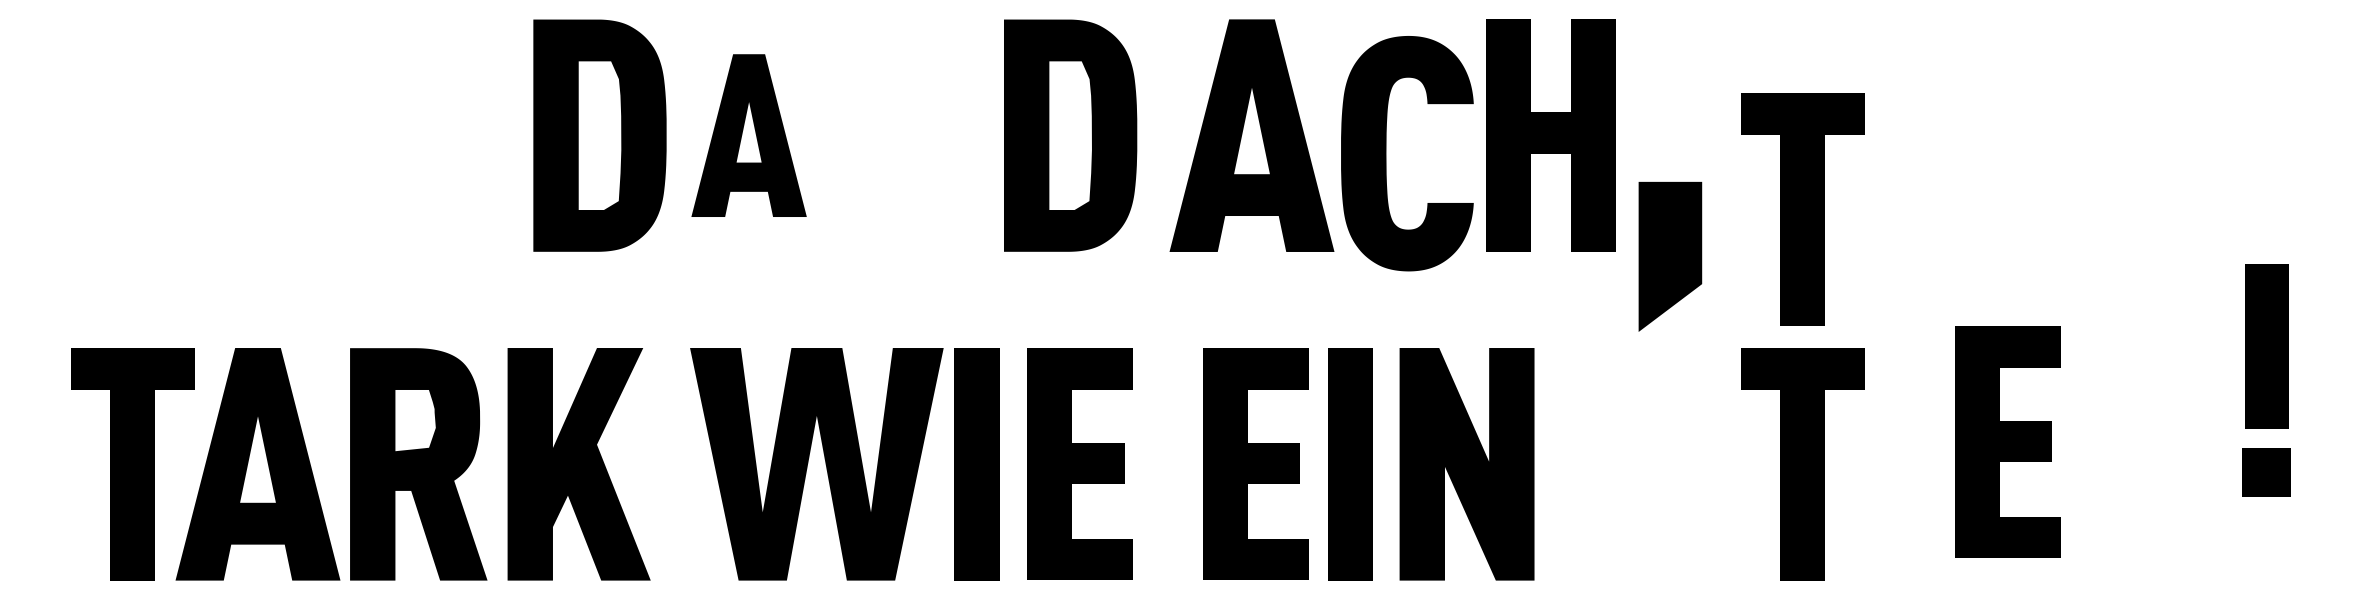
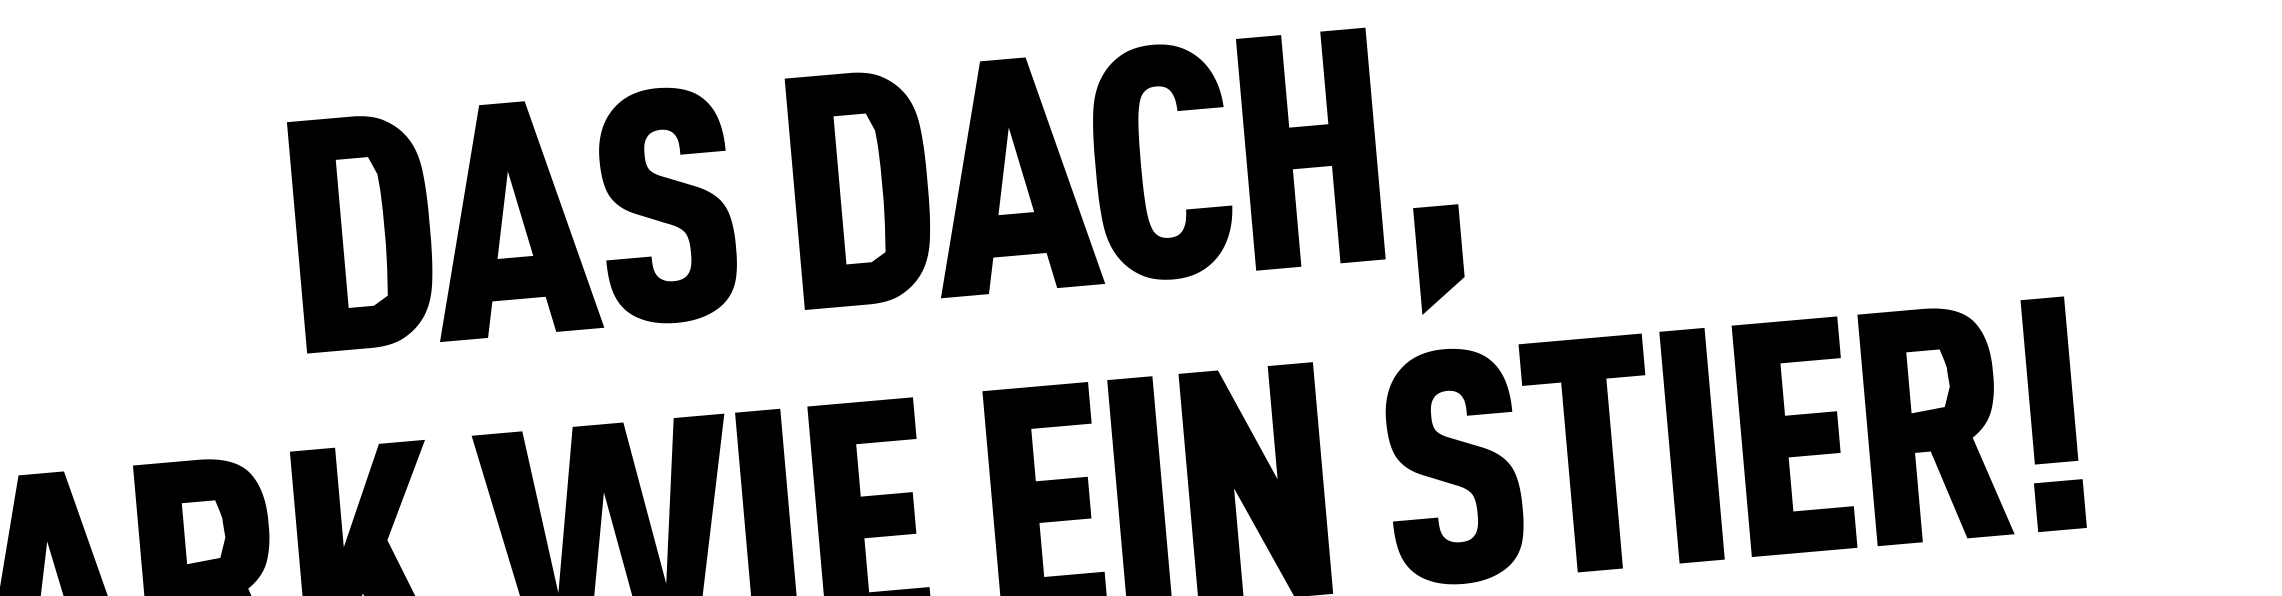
part: (748, 135) -> (511, 218), size x1.43
fill: (904, 135) -> (666, 205), added
part: (1070, 135) -> (861, 188), moved
part: (1386, 153) -> (1140, 163), moved
part: (1802, 209) -> (1567, 200), removed
part: (1670, 256) -> (1440, 259), size x0.71
part: (2266, 380) -> (2052, 414), moved
part: (2007, 441) -> (1794, 435), moved
fill: (1665, 464) -> (1453, 466), added
fill: (1904, 464) -> (1691, 445), added
part: (2149, 464) -> (1935, 424), added

